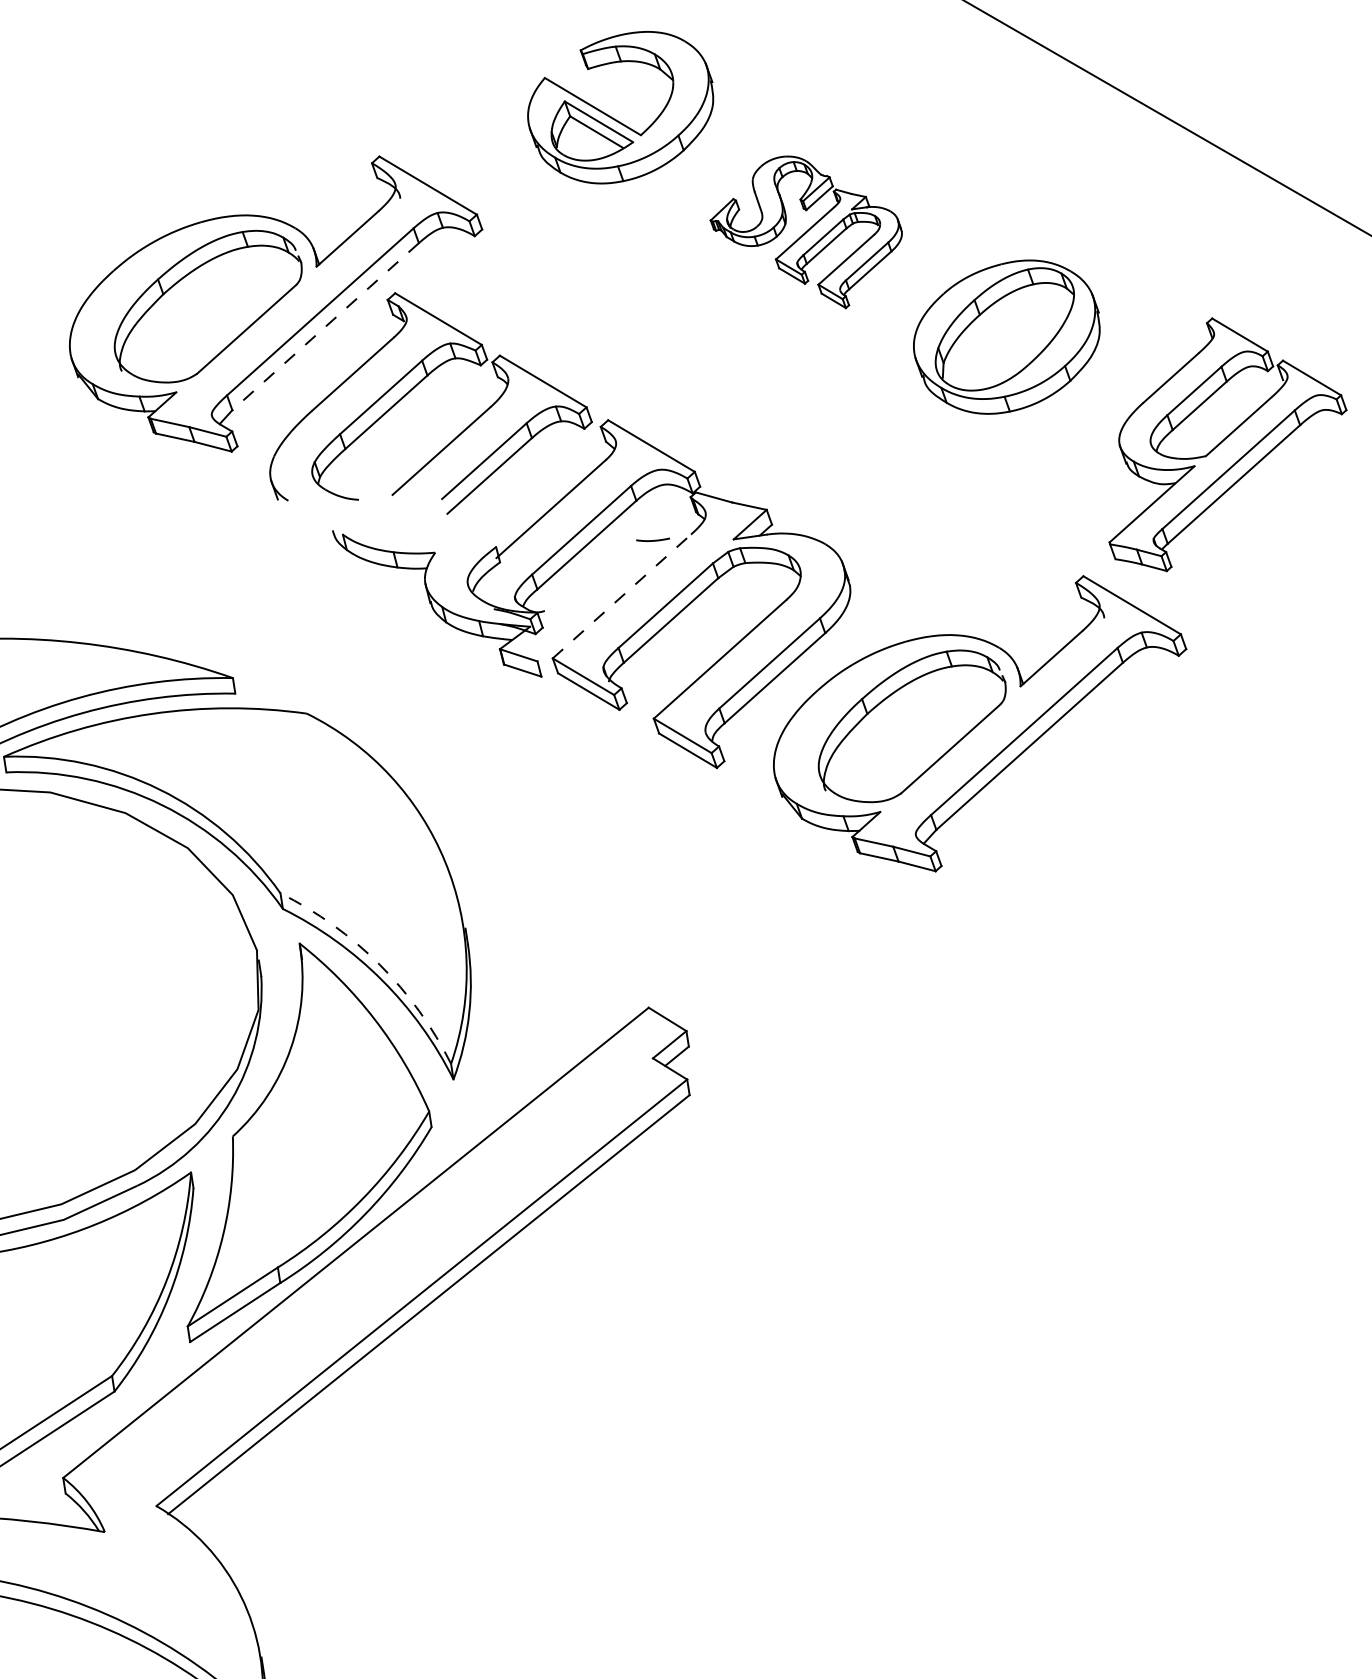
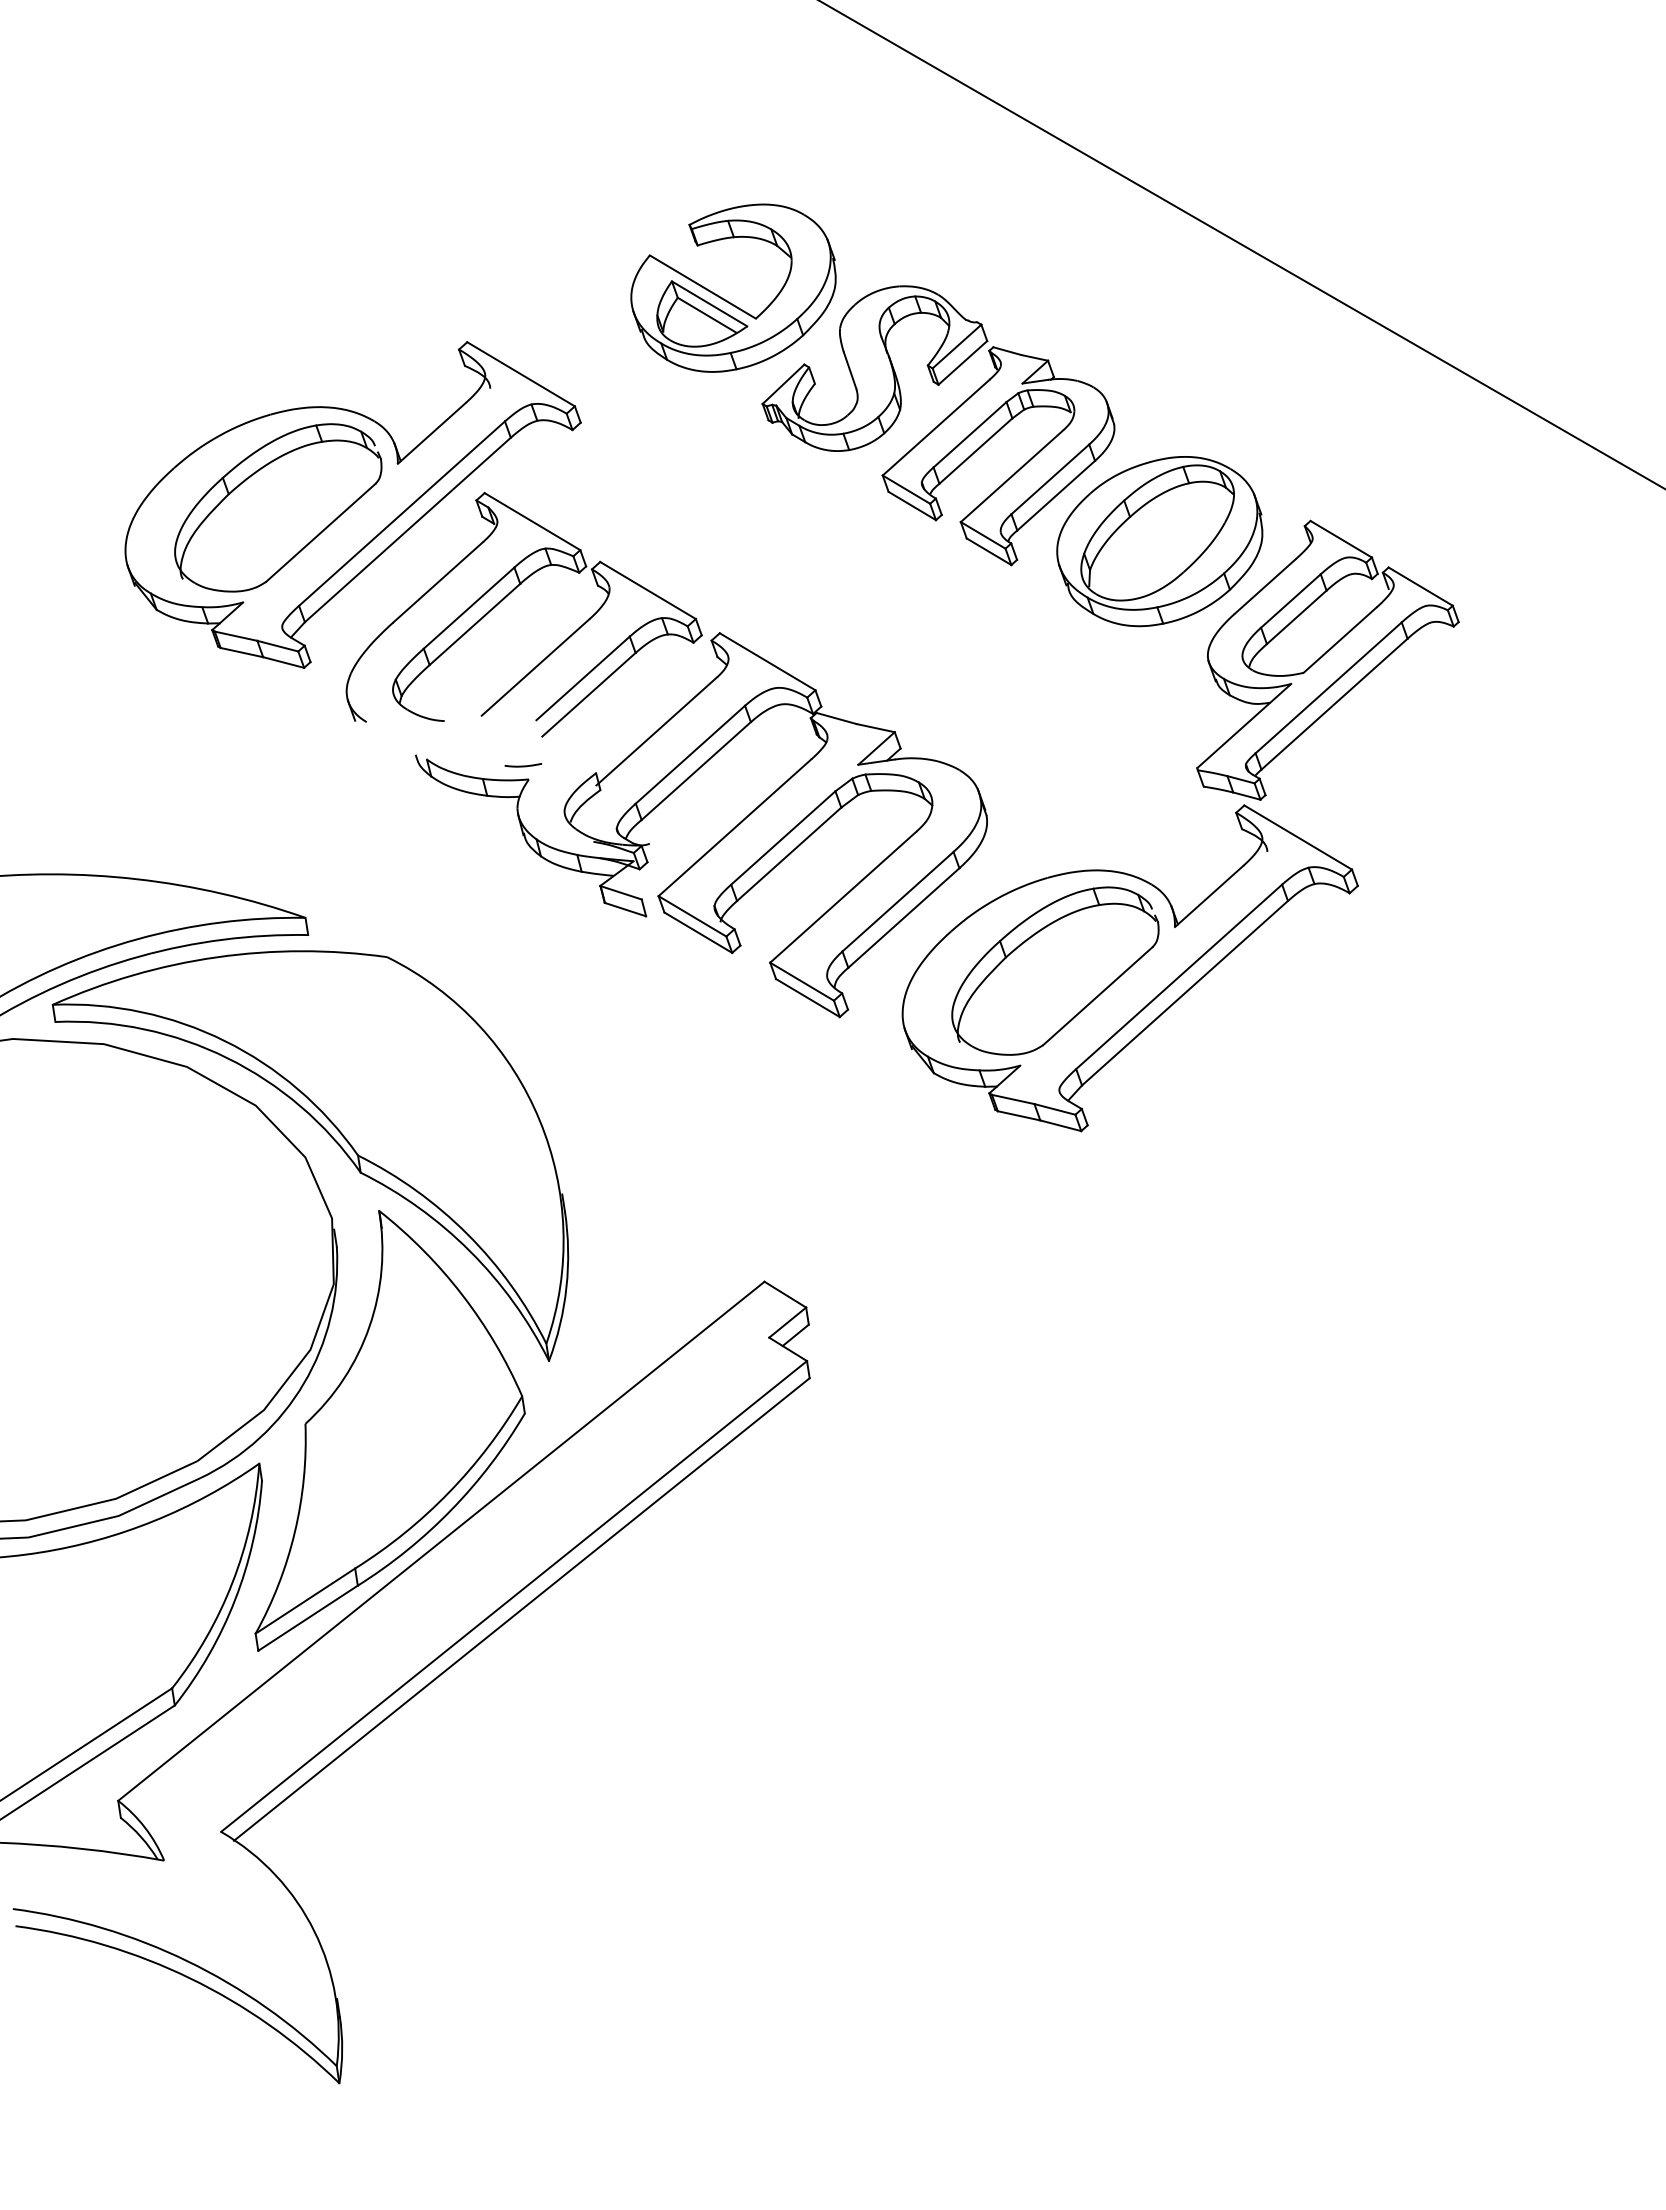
part: (806, 232) -> (938, 425), size x1.67
line: (325, 327) -> (407, 530), dashed -> solid
part: (1227, 444) -> (1327, 659), moved
curve: (653, 540) -> (523, 765), moved
line: (622, 596) -> (735, 827), dashed -> solid
arc: (379, 964) -> (467, 1234), dashed -> solid

